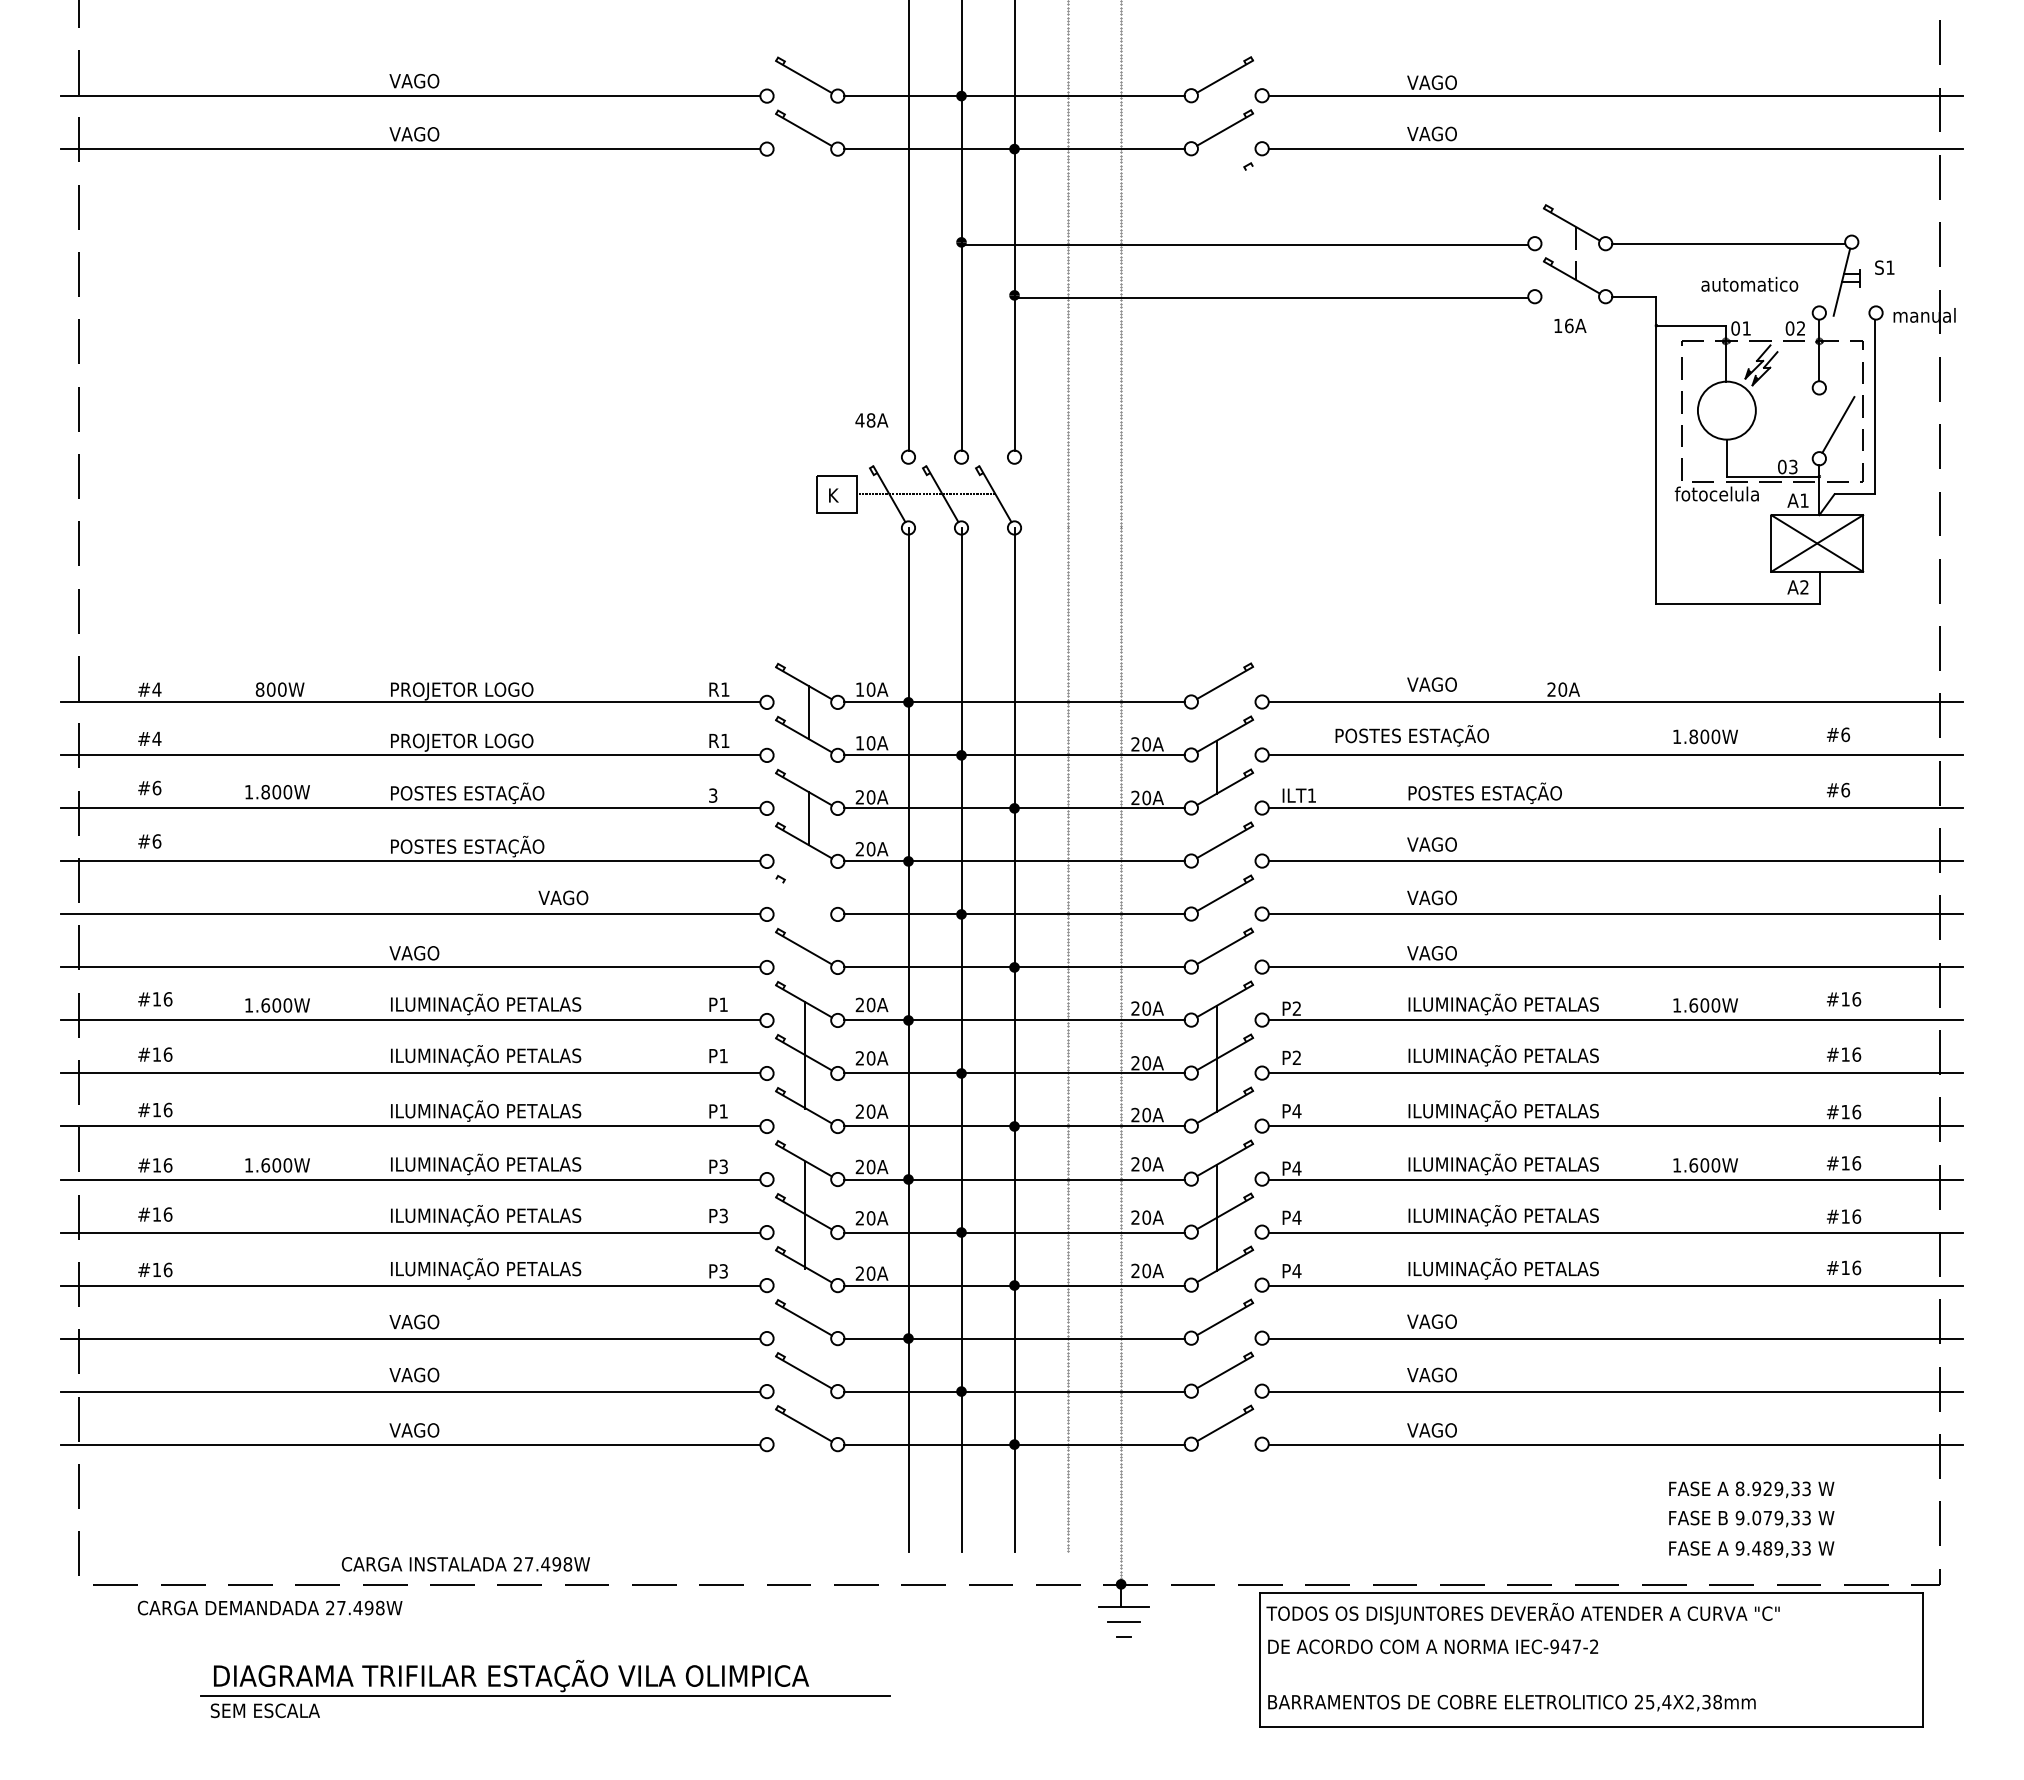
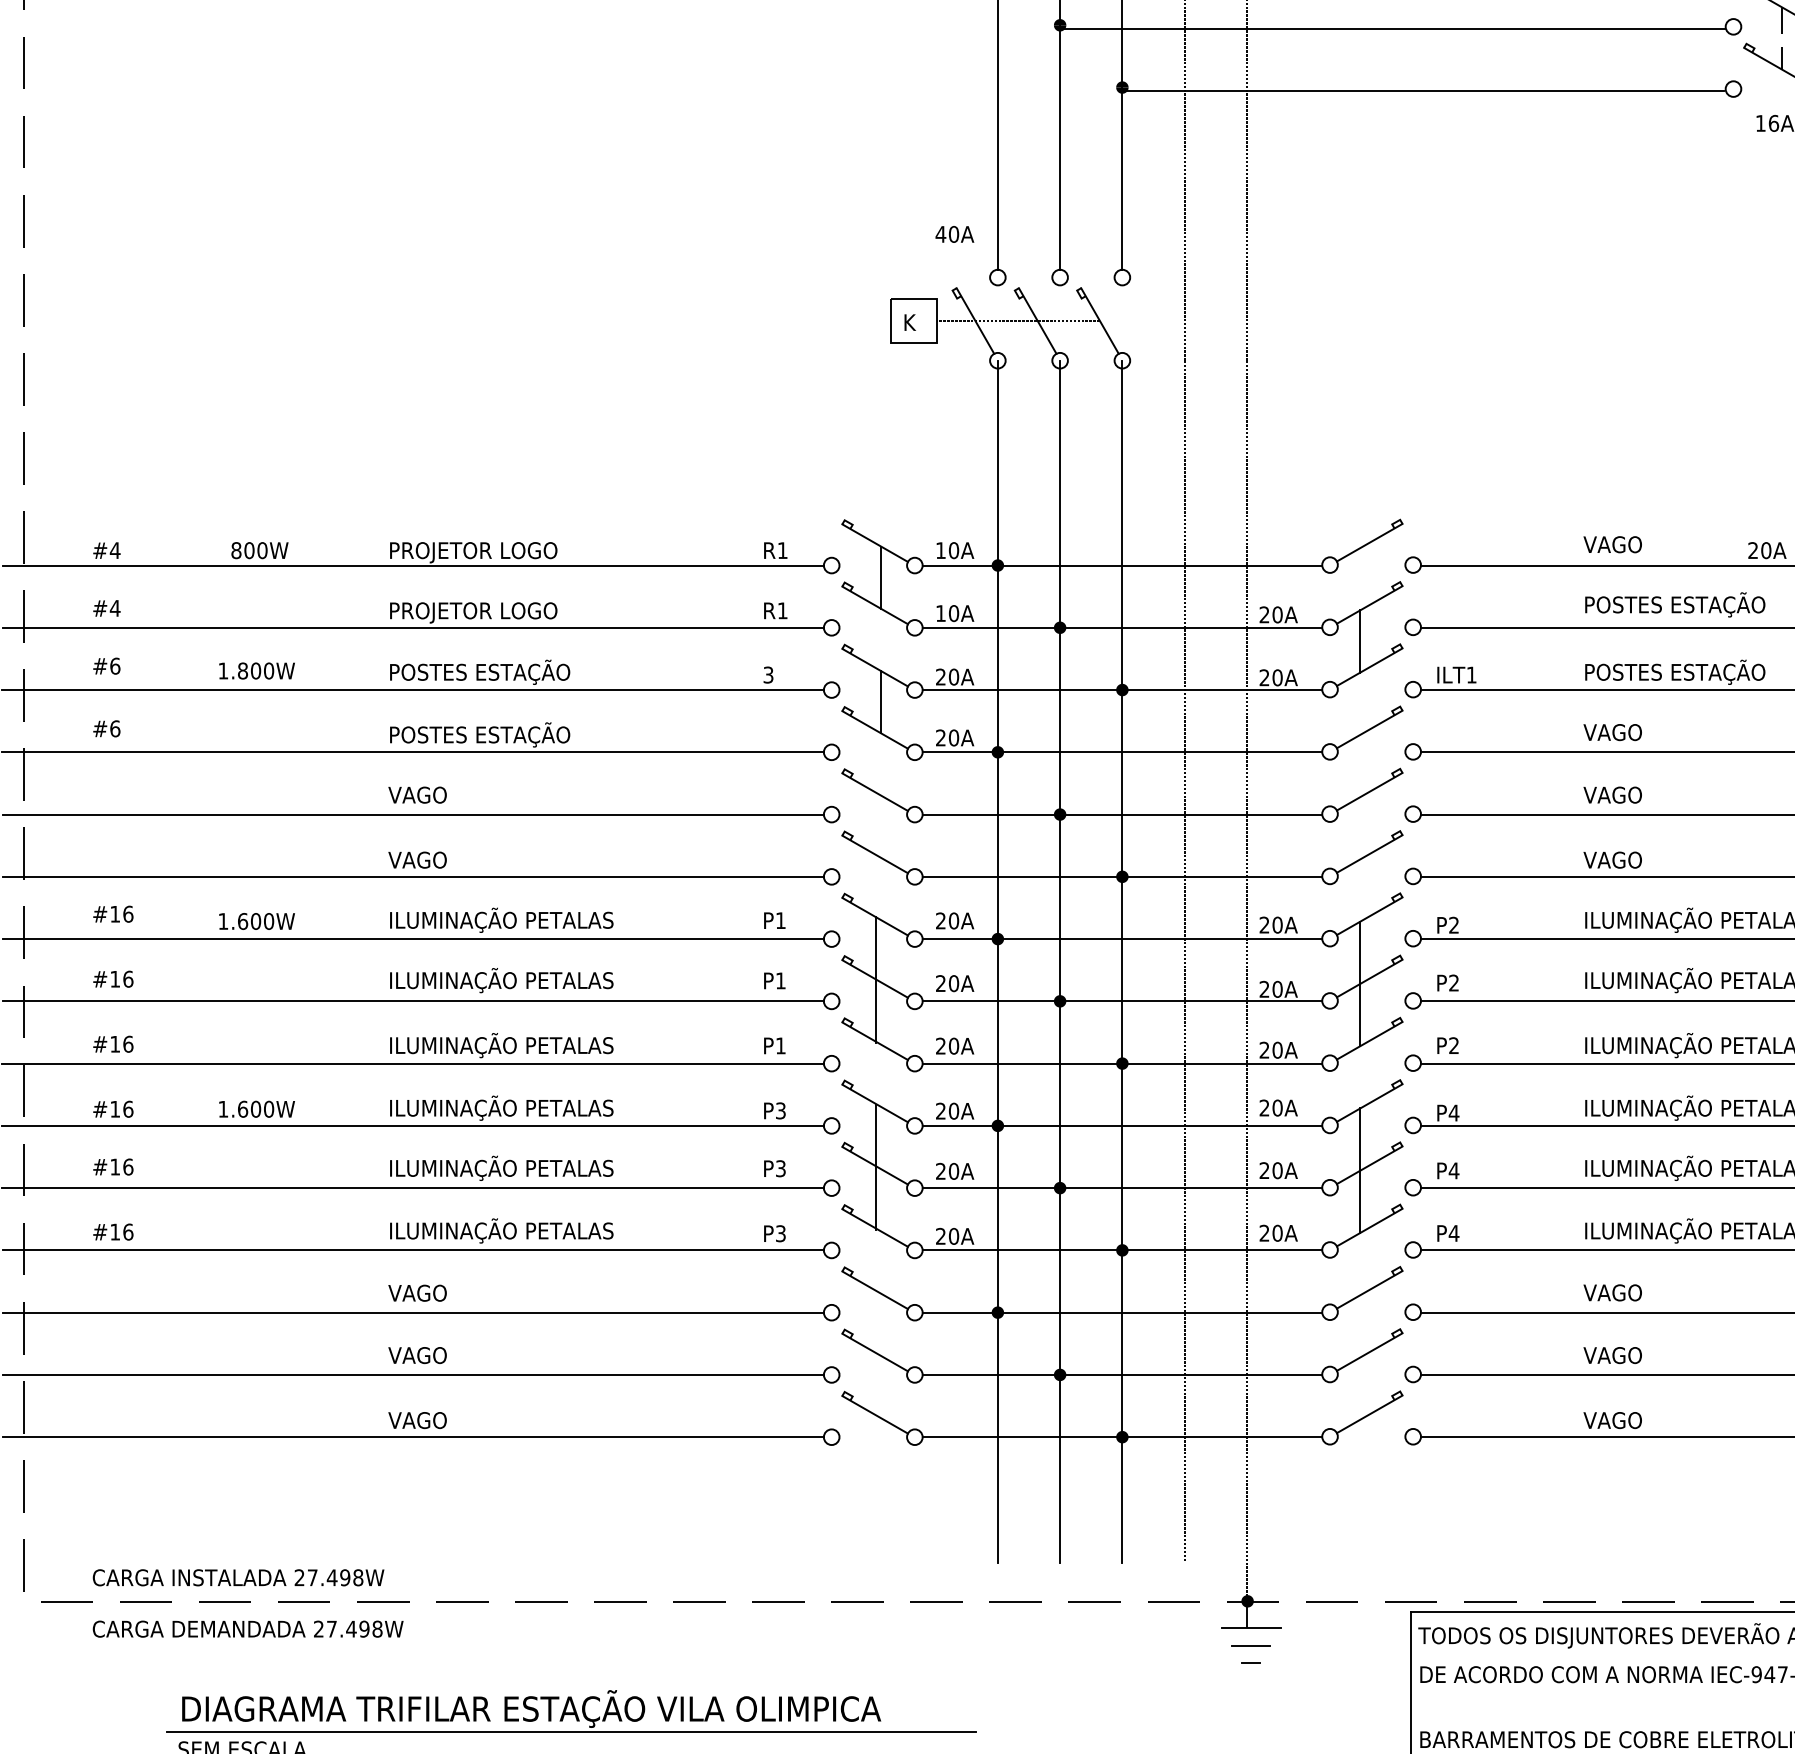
text: (870, 420) -> (953, 234), 48A -> 40A
text: (1411, 735) -> (1674, 604), moved
line: (803, 895) -> (874, 792), added
text: (563, 897) -> (417, 794), moved
text: (1296, 1111) -> (1453, 1046), P4 -> P2
text: (465, 1564) -> (238, 1578), moved

